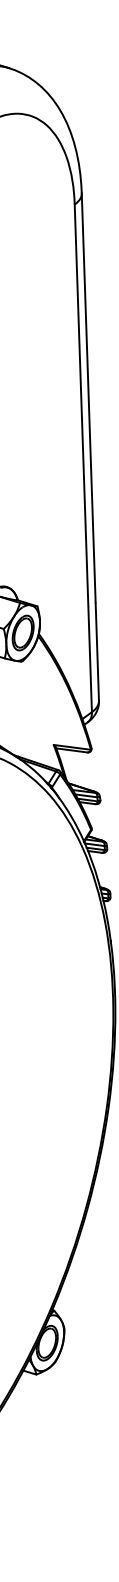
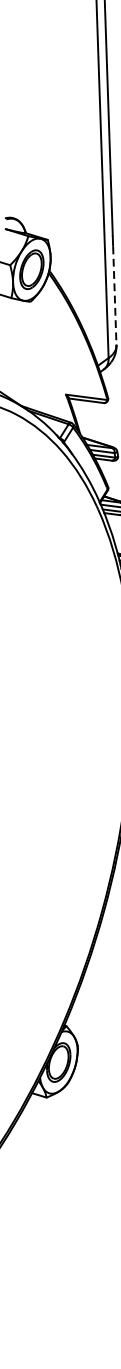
line: (97, 657) -> (114, 297), solid -> dashed

